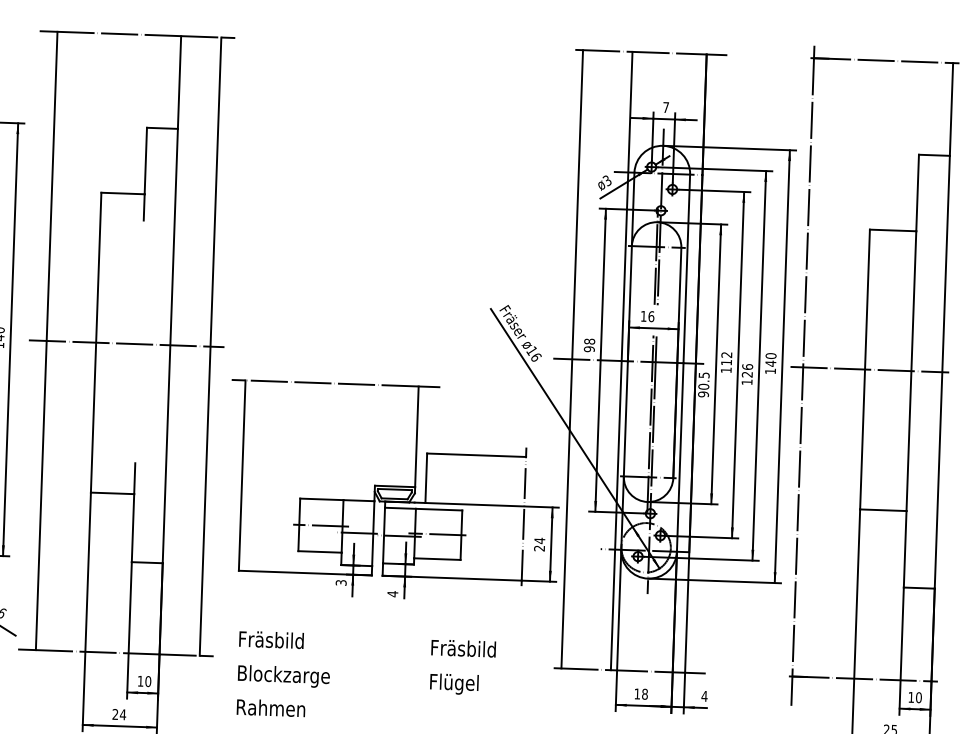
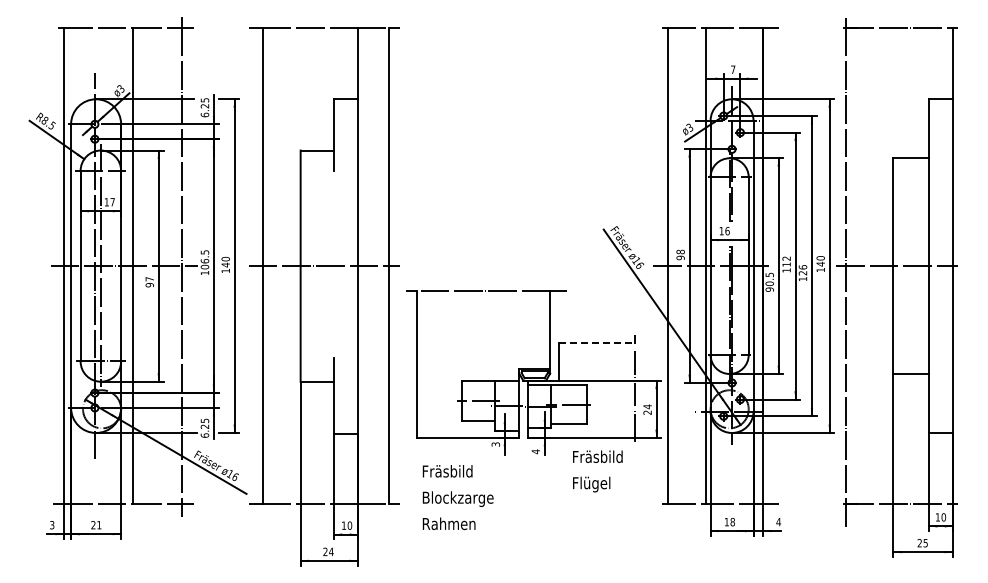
line: (477, 455) -> (597, 342), solid -> dashed
text: (462, 667) -> (597, 471), moved
text: (283, 674) -> (457, 497), moved

